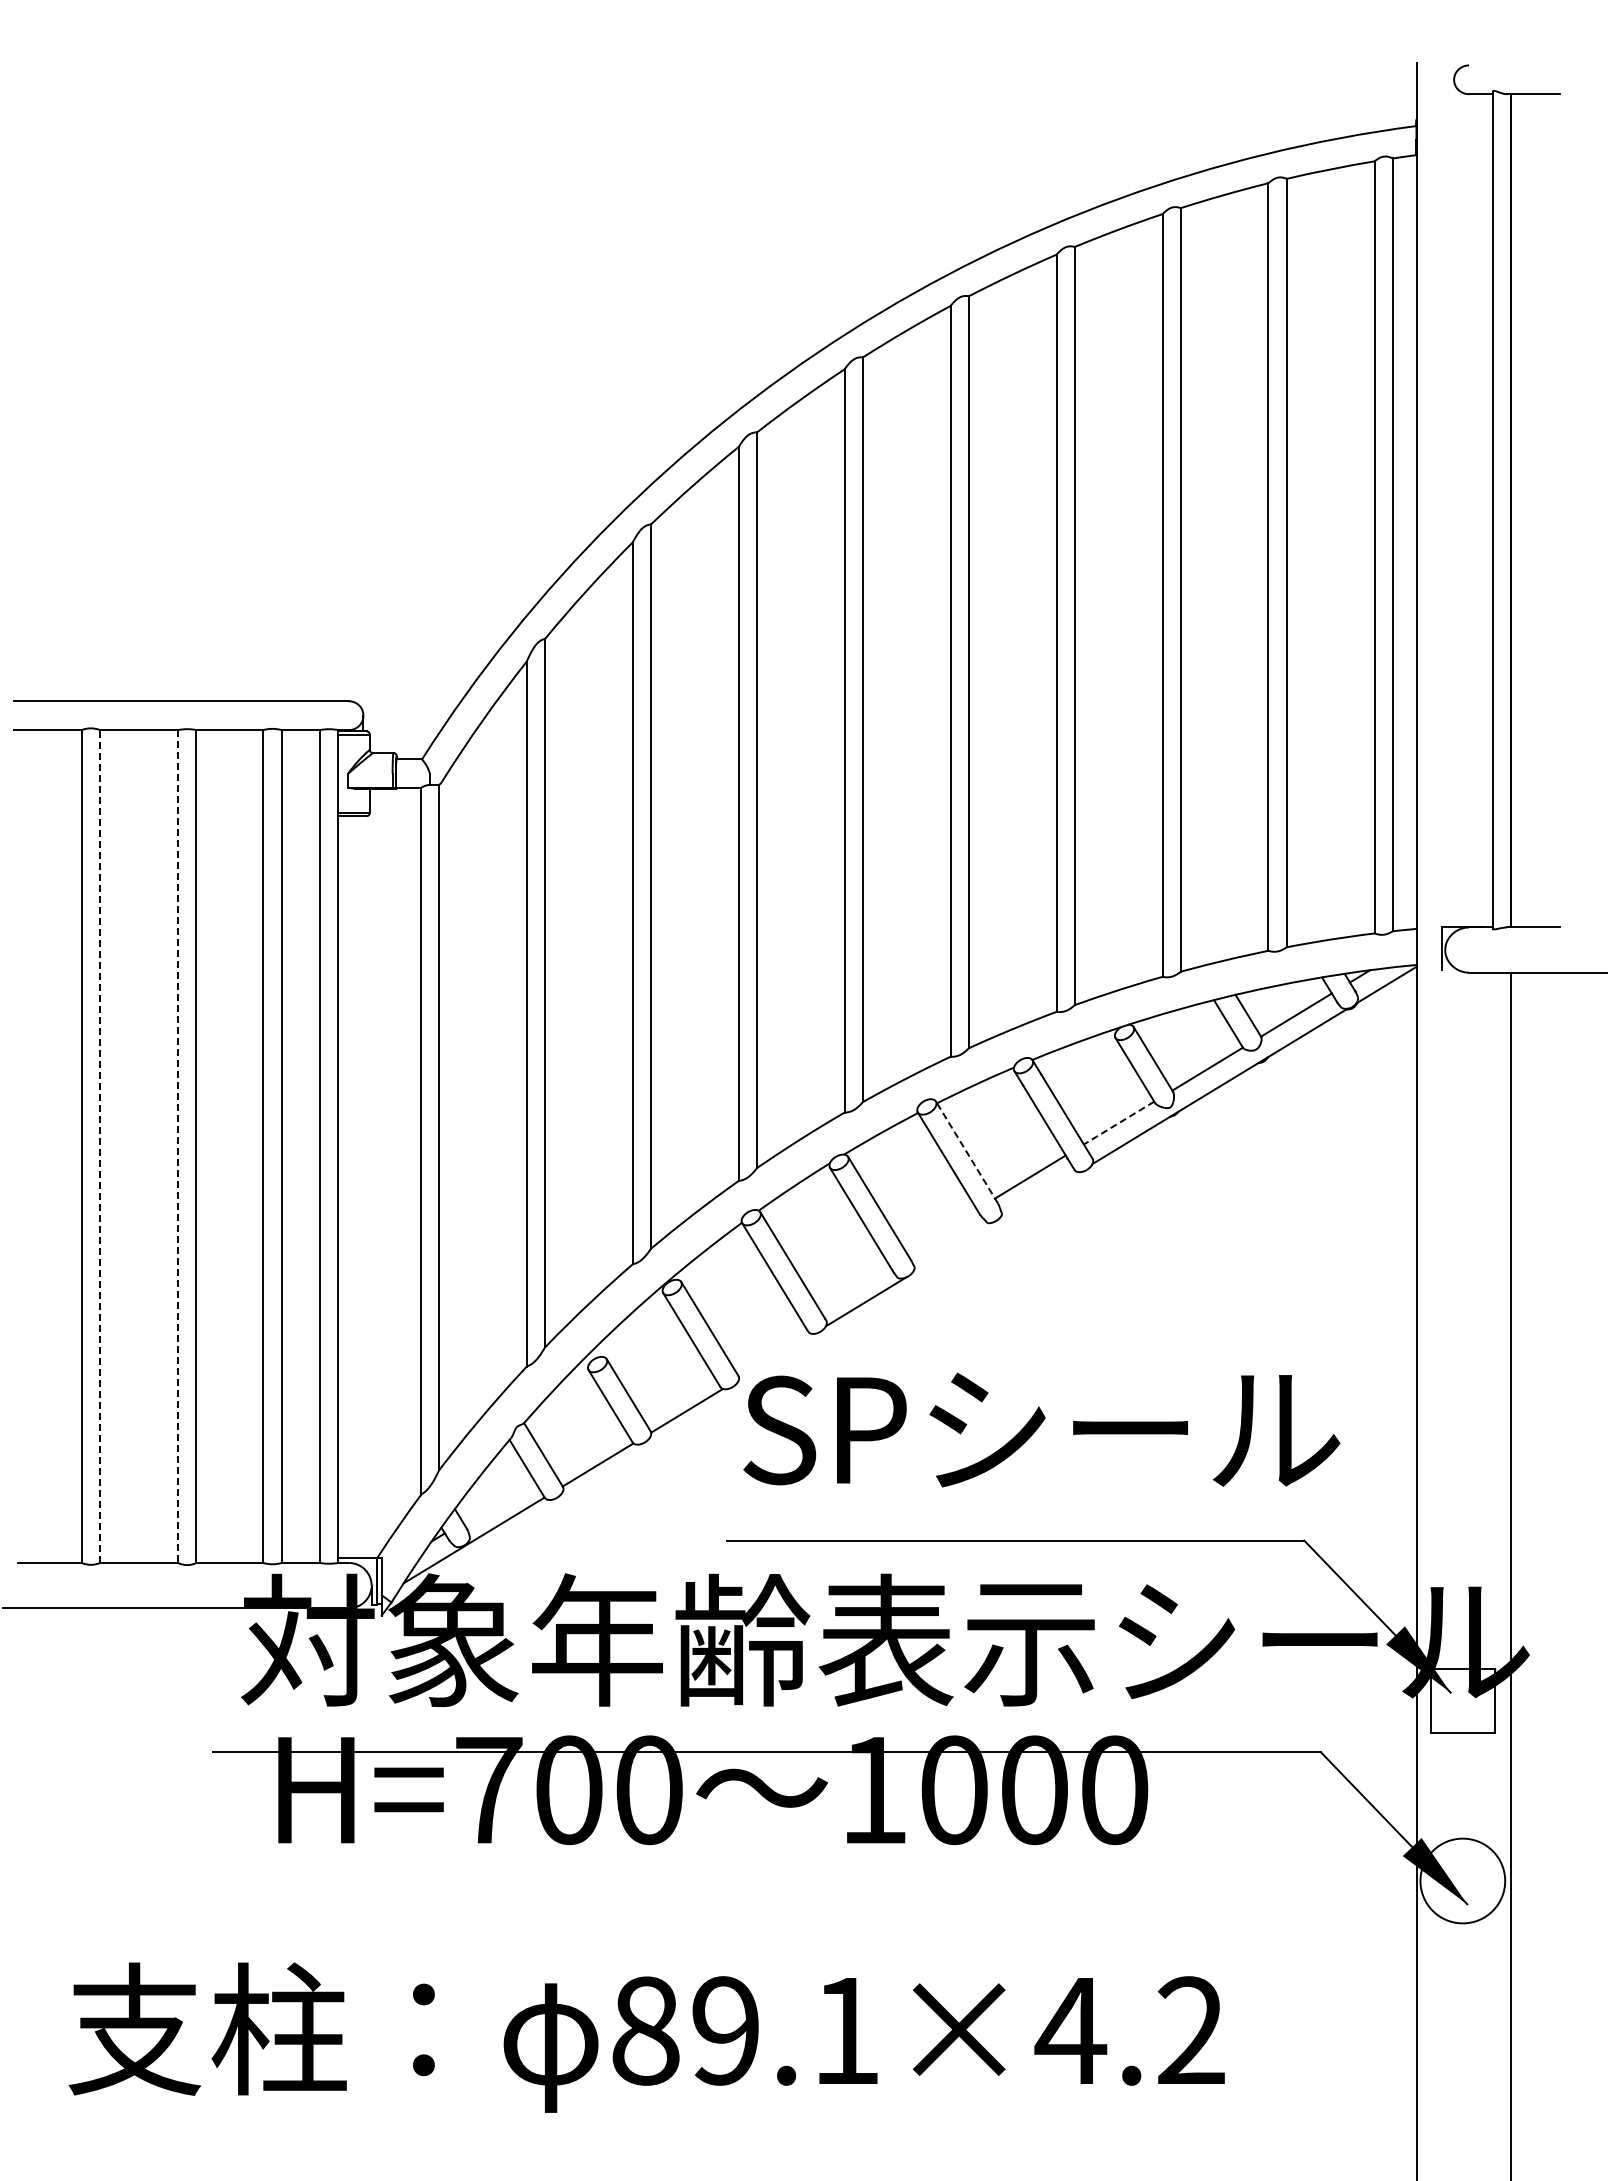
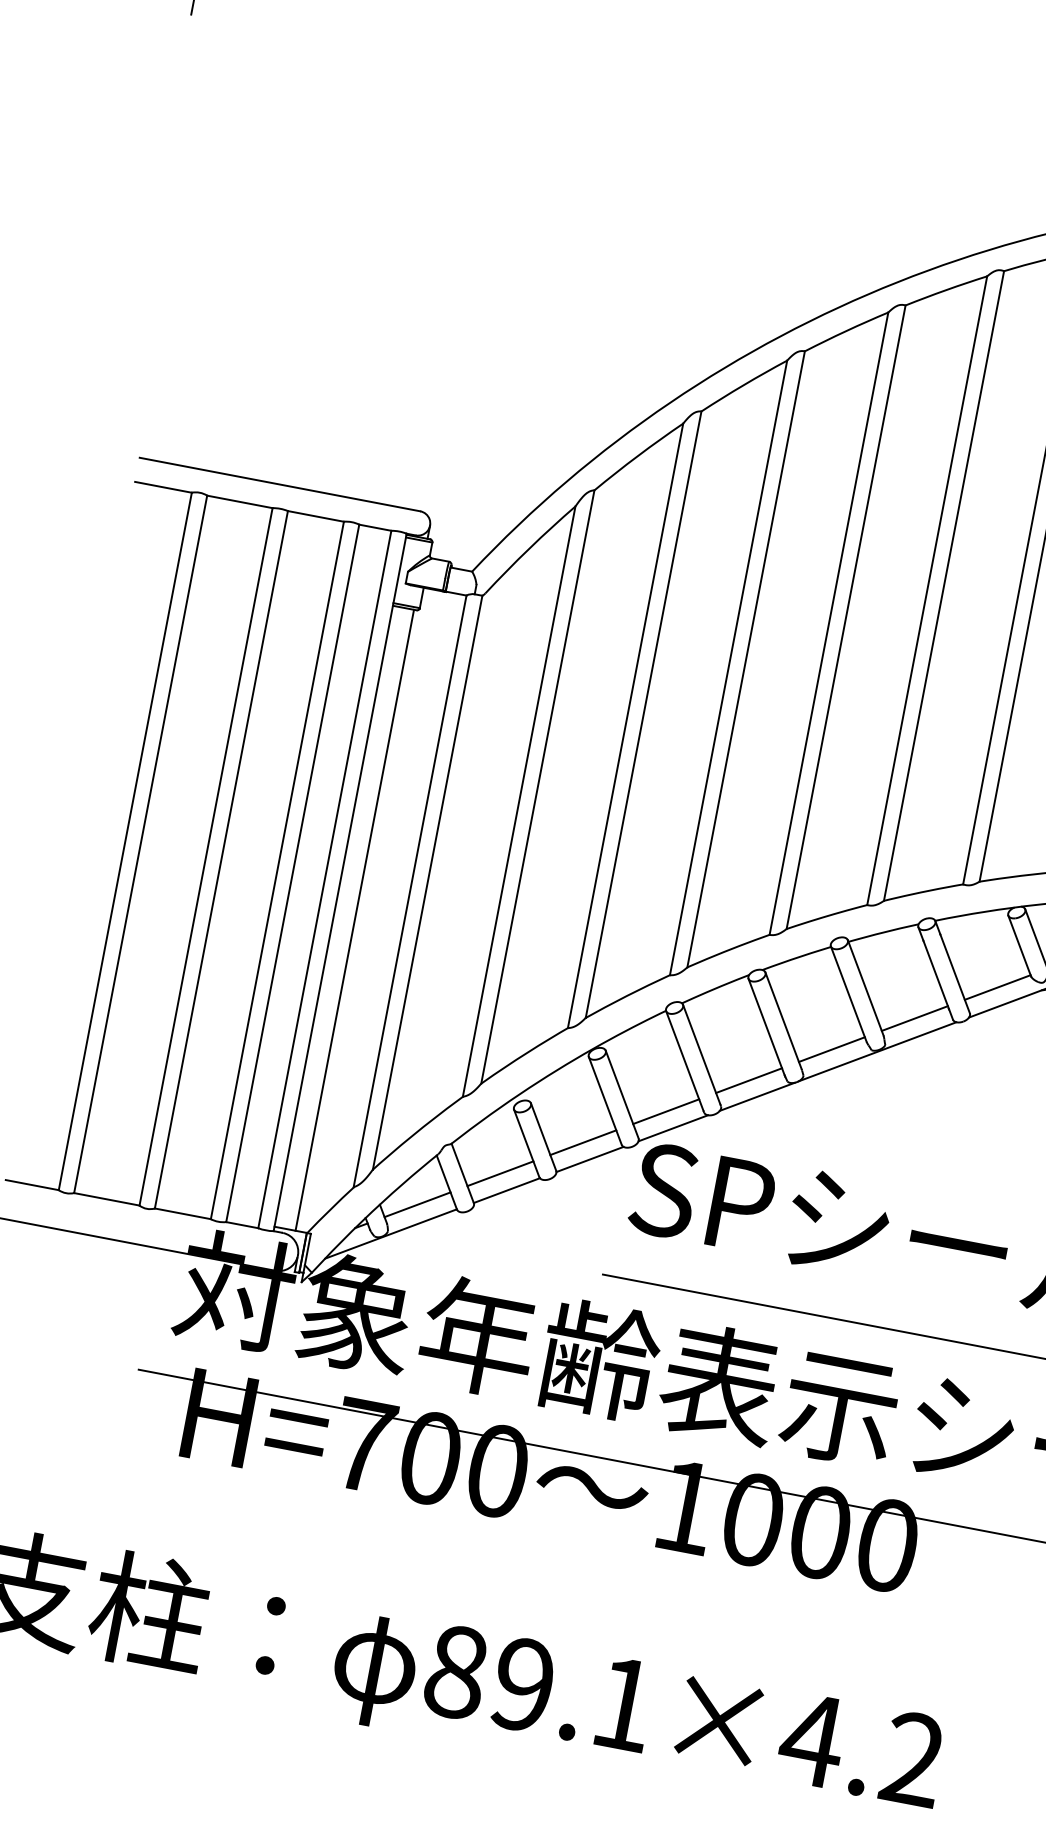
line: (1118, 1123) -> (997, 987), dashed -> solid
line: (100, 1146) -> (141, 844), dashed -> solid
line: (178, 1147) -> (206, 857), dashed -> solid
line: (967, 1152) -> (866, 987), dashed -> solid
line: (363, 1186) -> (354, 919), added
line: (994, 1223) -> (877, 1051), added
line: (941, 1230) -> (831, 1049), added
line: (852, 1284) -> (748, 1080), added
line: (764, 1338) -> (666, 1111), added
line: (776, 1356) -> (673, 1128), added
line: (675, 1392) -> (583, 1142), added
line: (586, 1446) -> (500, 1173), added
line: (498, 1500) -> (417, 1204), added

